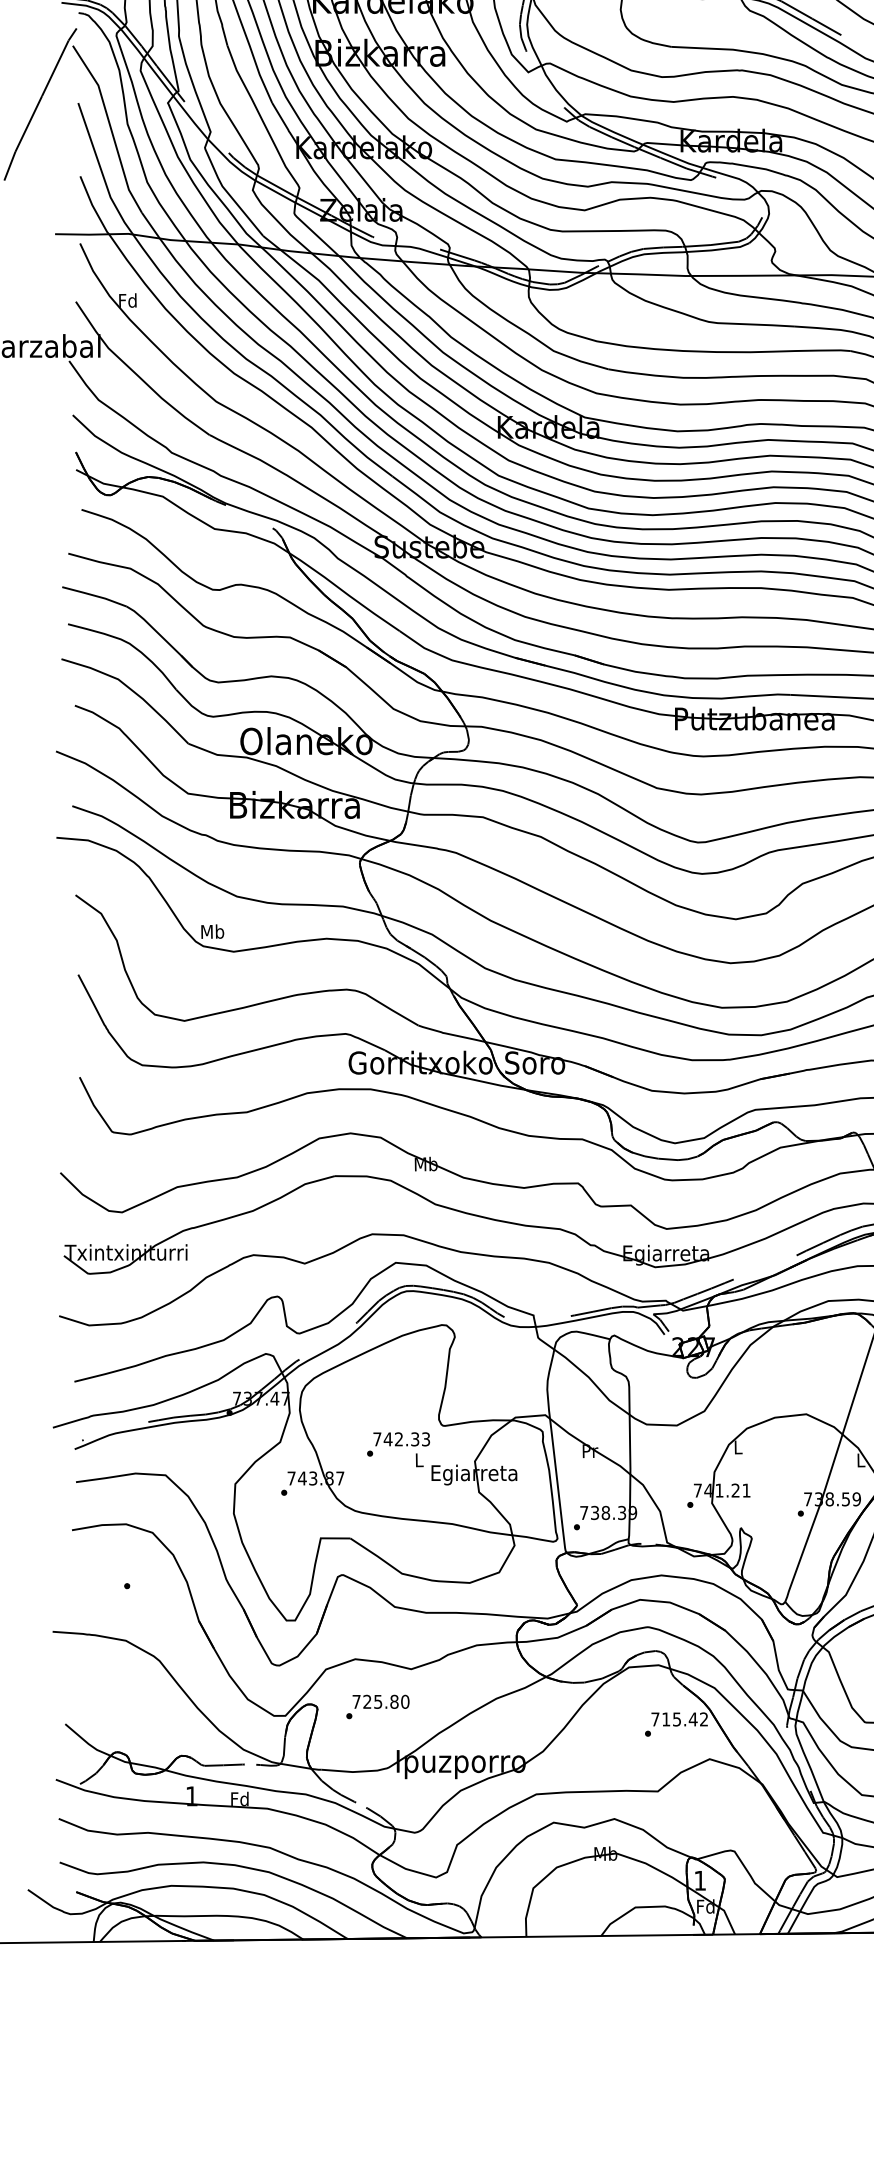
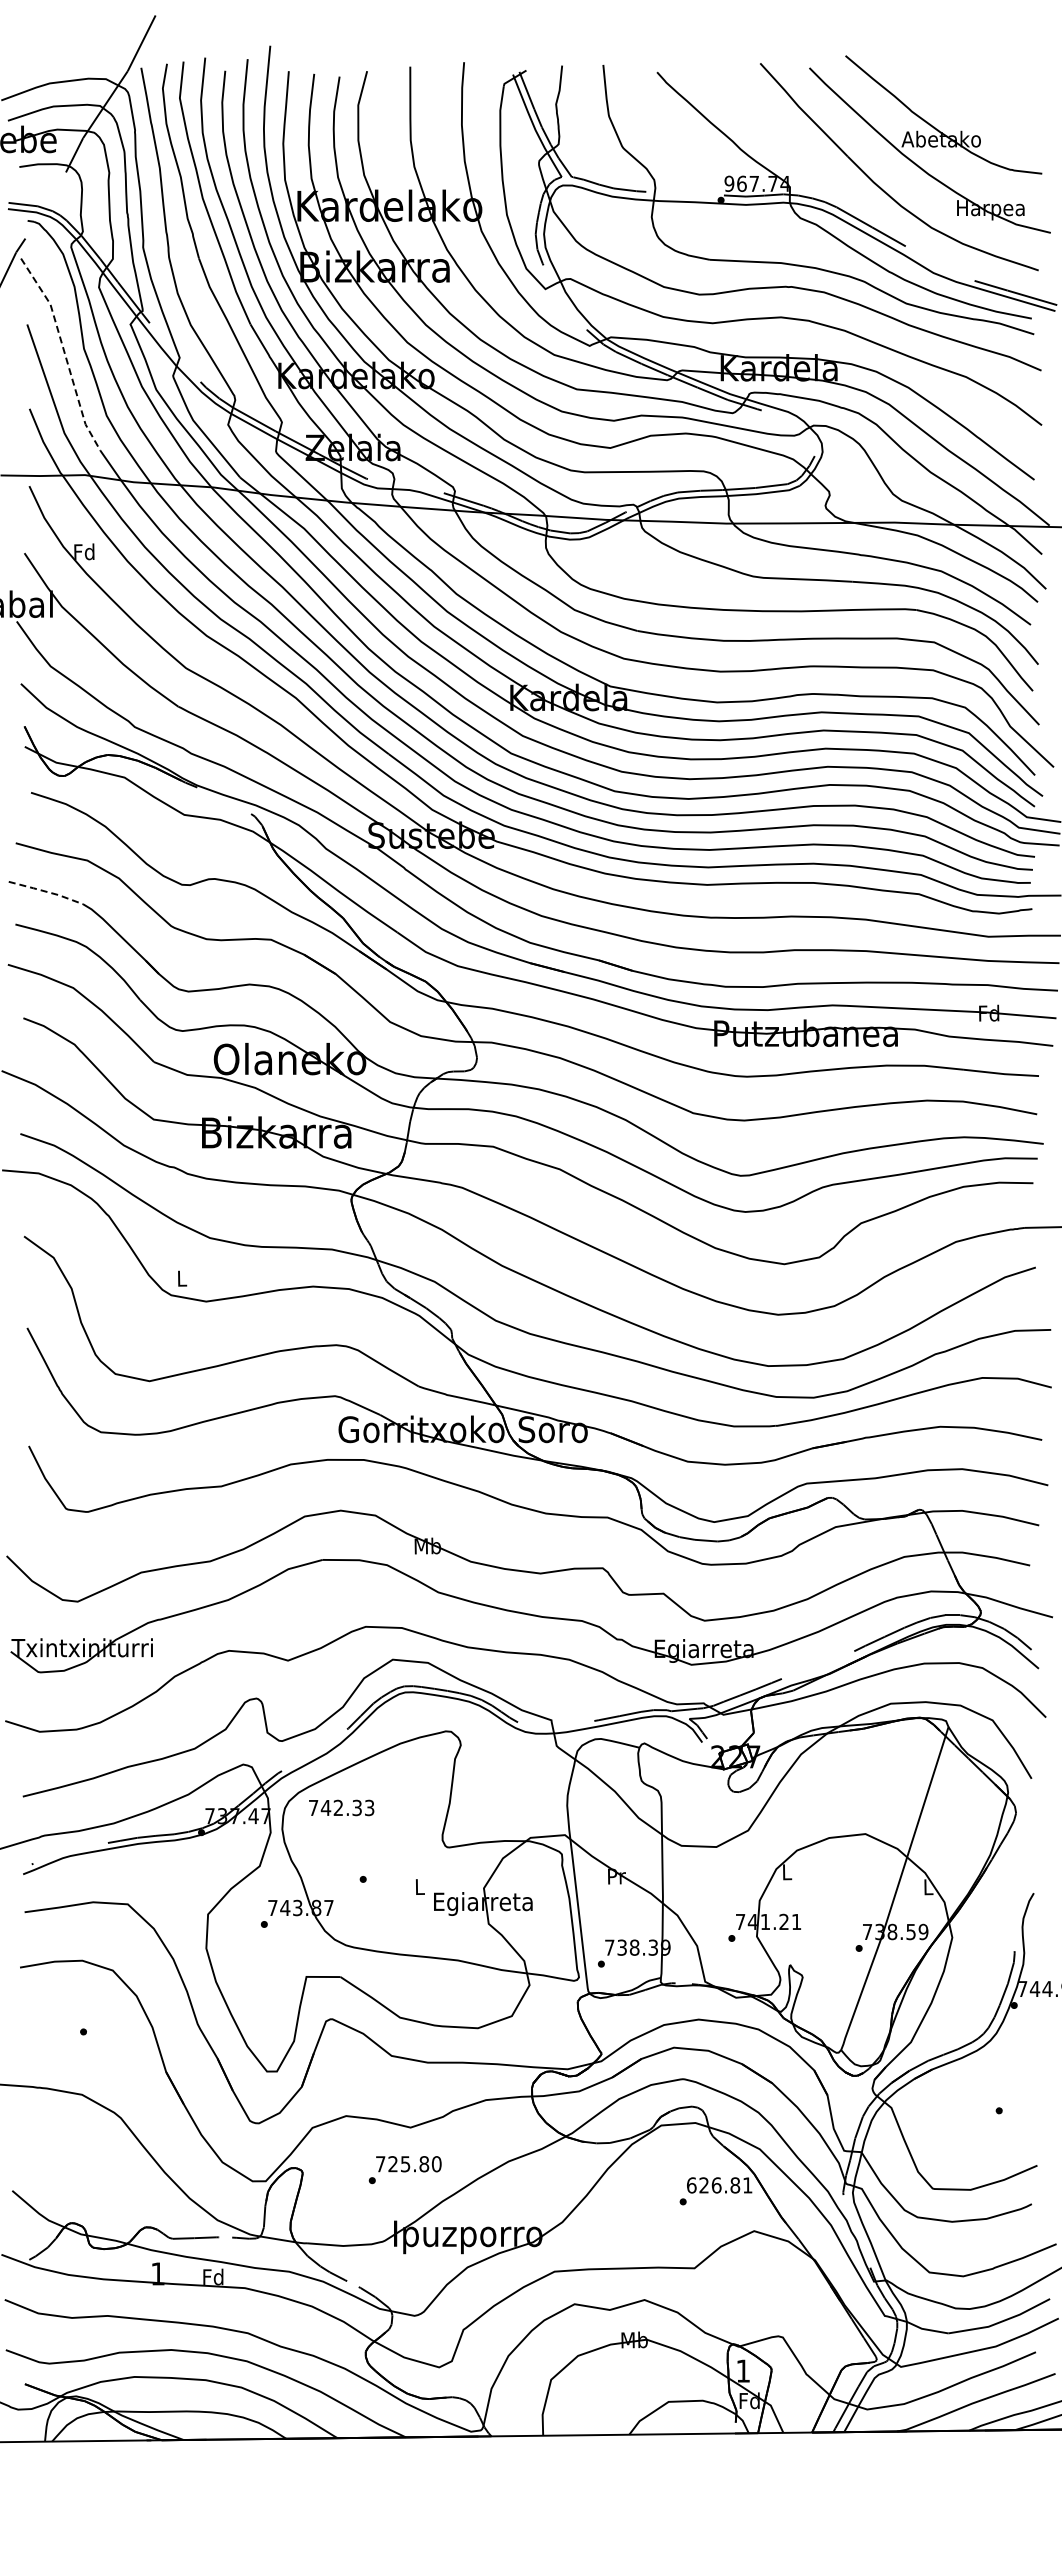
line: (110, 127) -> (64, 352), solid -> dashed
line: (94, 595) -> (46, 891), solid -> dashed
text: (212, 931) -> (181, 1278), Mb -> L
text: (401, 1438) -> (341, 1807), moved
text: (377, 1707) -> (404, 2170), moved
text: (679, 1719) -> (719, 2185), 715.42 -> 626.81

